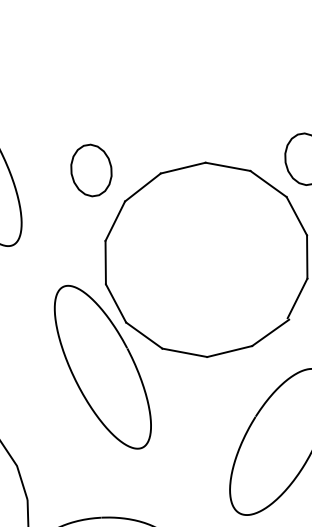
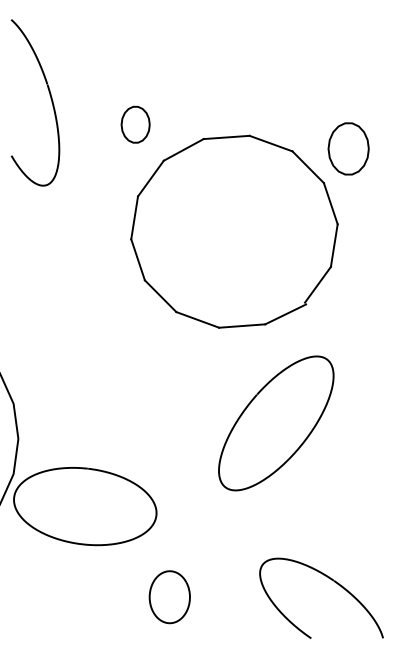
part: (91, 170) -> (135, 124), size x0.7
curve: (129, 354) -> (142, 312), removed

